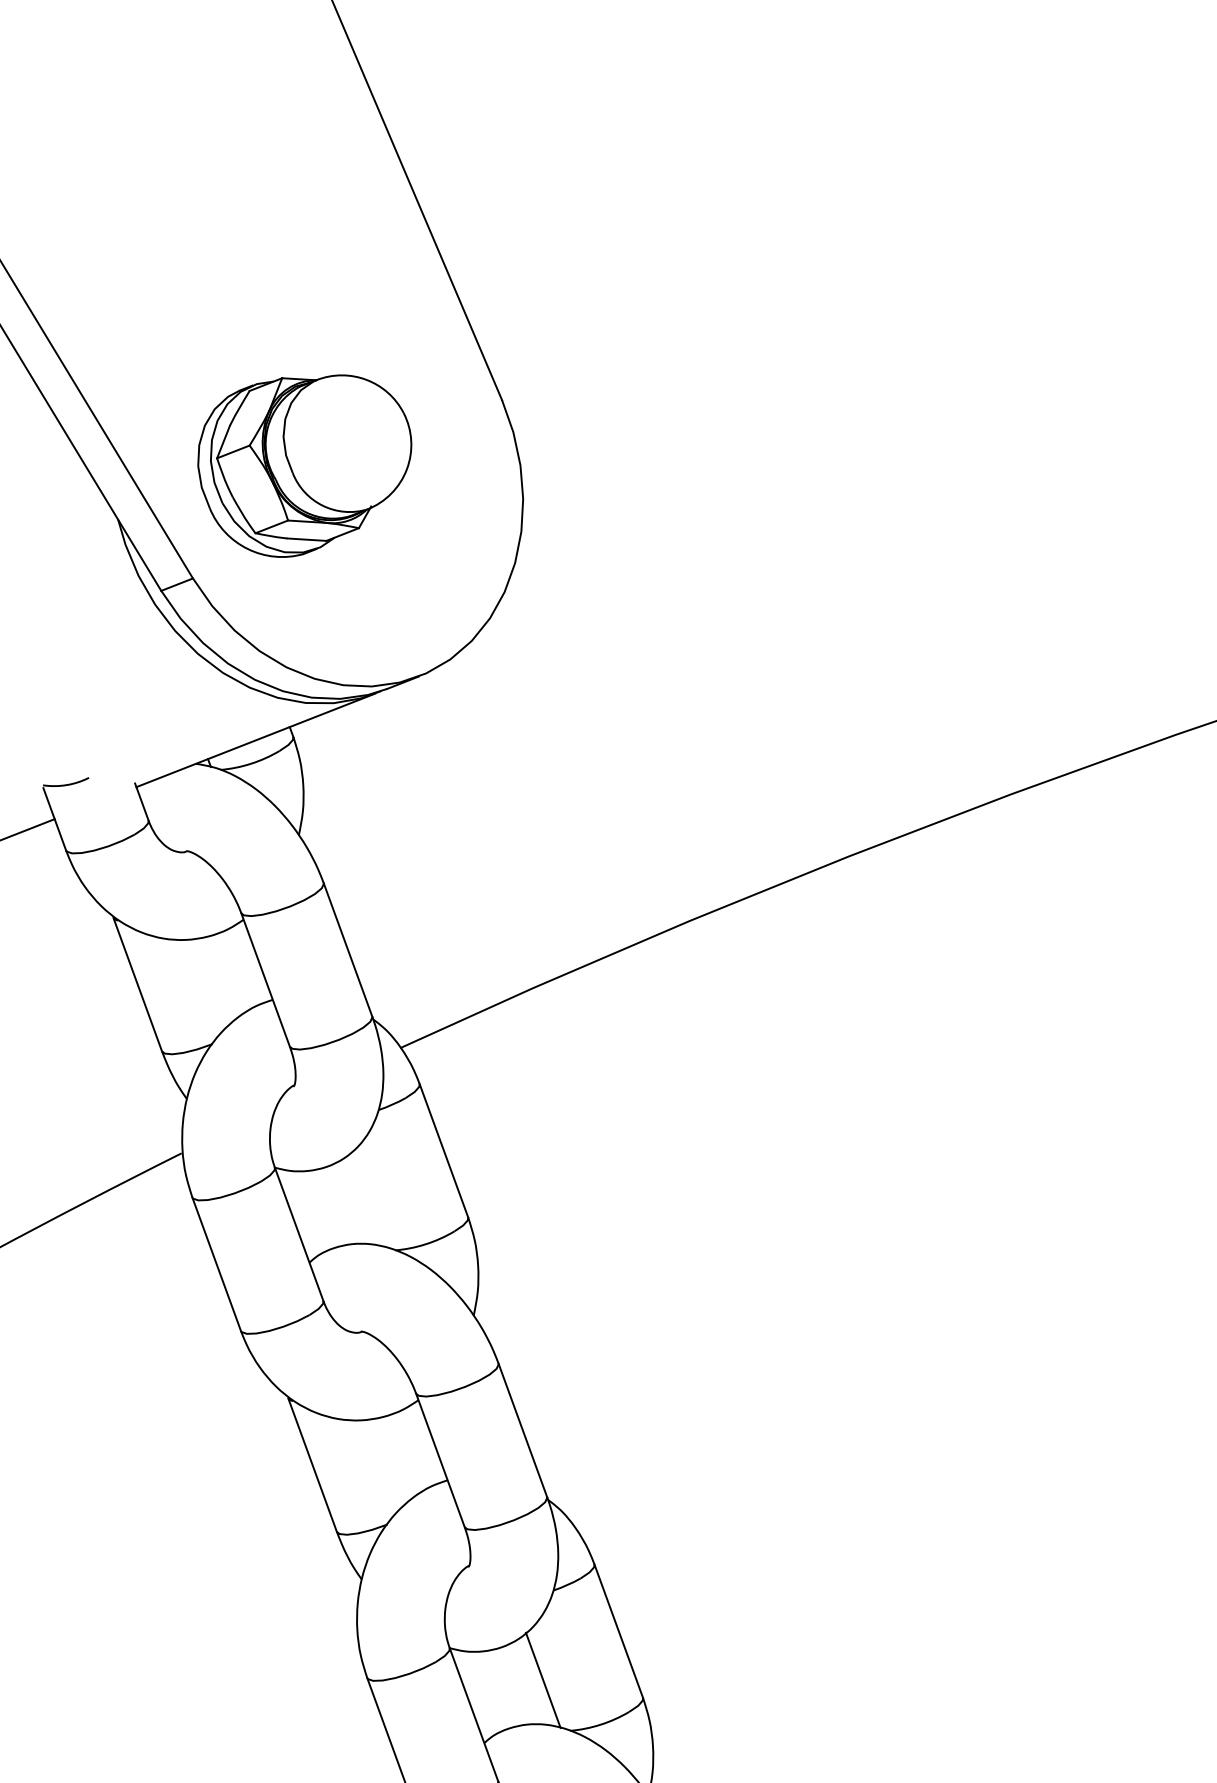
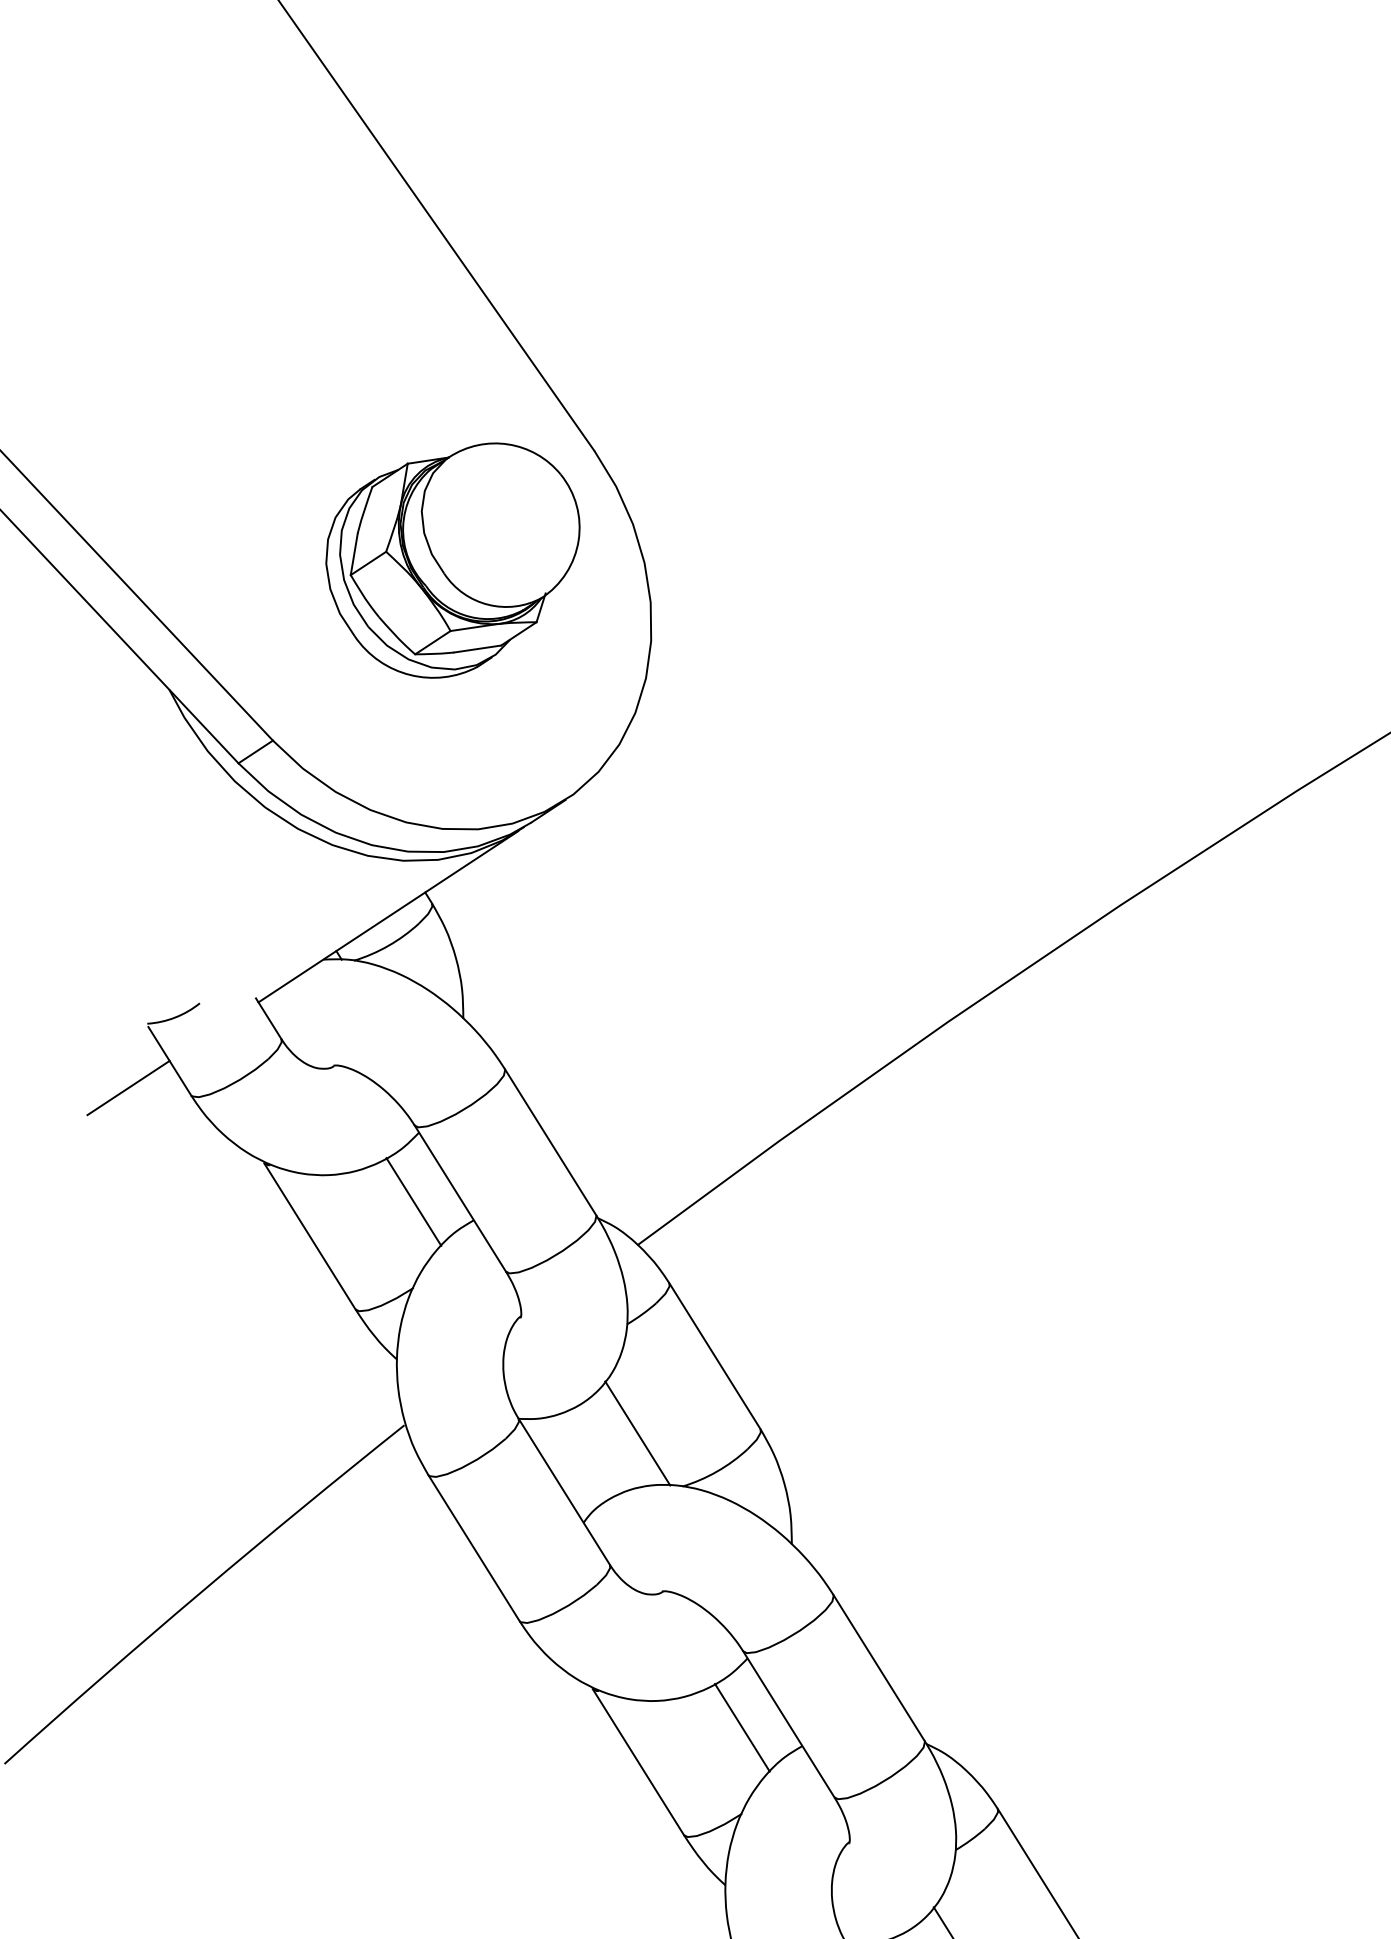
part: (304, 465) -> (456, 561), moved
line: (227, 974) -> (413, 1201), added
line: (368, 1199) -> (637, 1432), added
line: (401, 1455) -> (741, 1728), added

